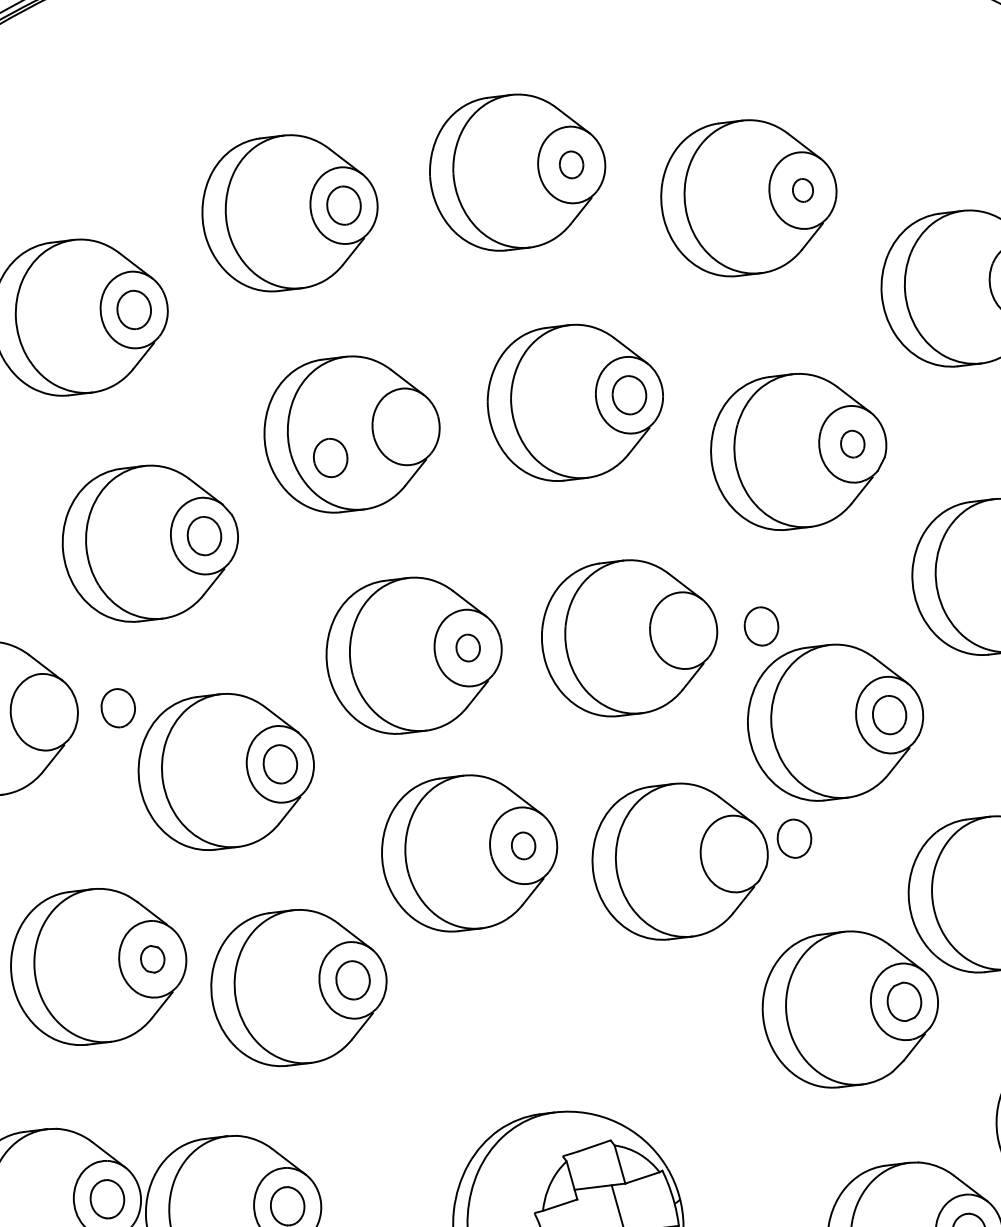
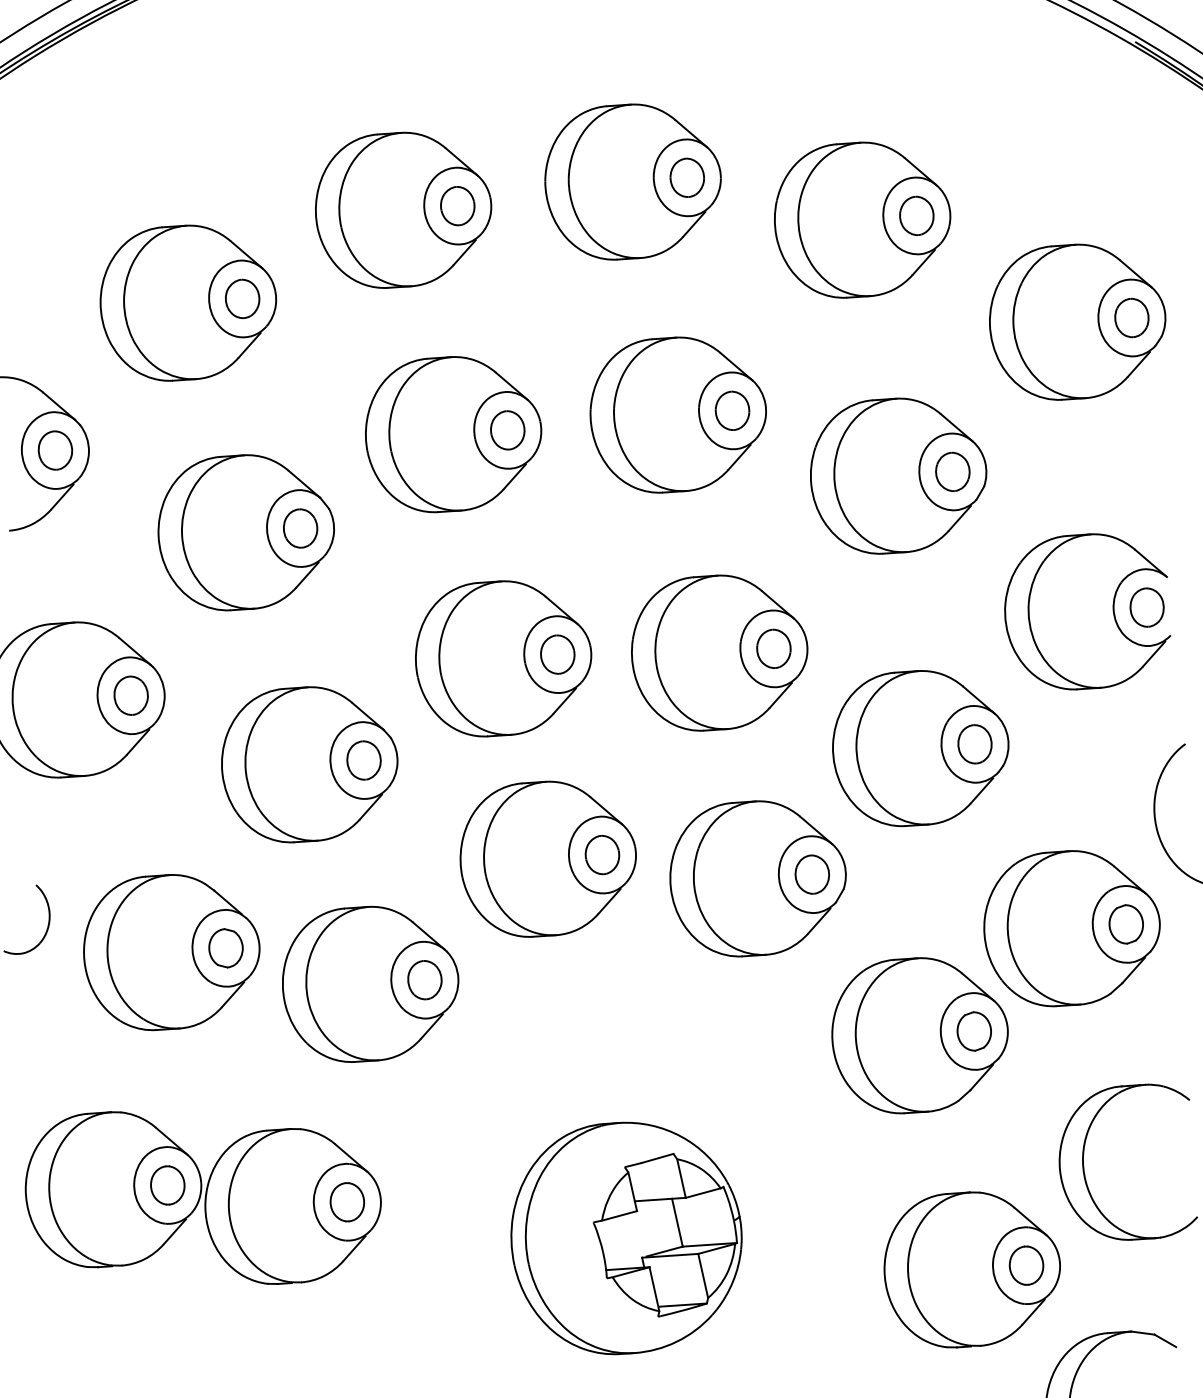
part: (570, 164) -> (686, 177), size x1.43
part: (802, 190) -> (916, 215), size x1.67
part: (852, 443) -> (952, 471), size x1.43
part: (330, 458) -> (507, 430), moved
part: (761, 626) -> (773, 648), moved
part: (467, 647) -> (557, 654), size x1.43
part: (117, 708) -> (130, 695), moved
part: (794, 838) -> (812, 874), moved
part: (523, 846) -> (602, 855), size x1.43
part: (152, 959) -> (225, 948), size x1.43

